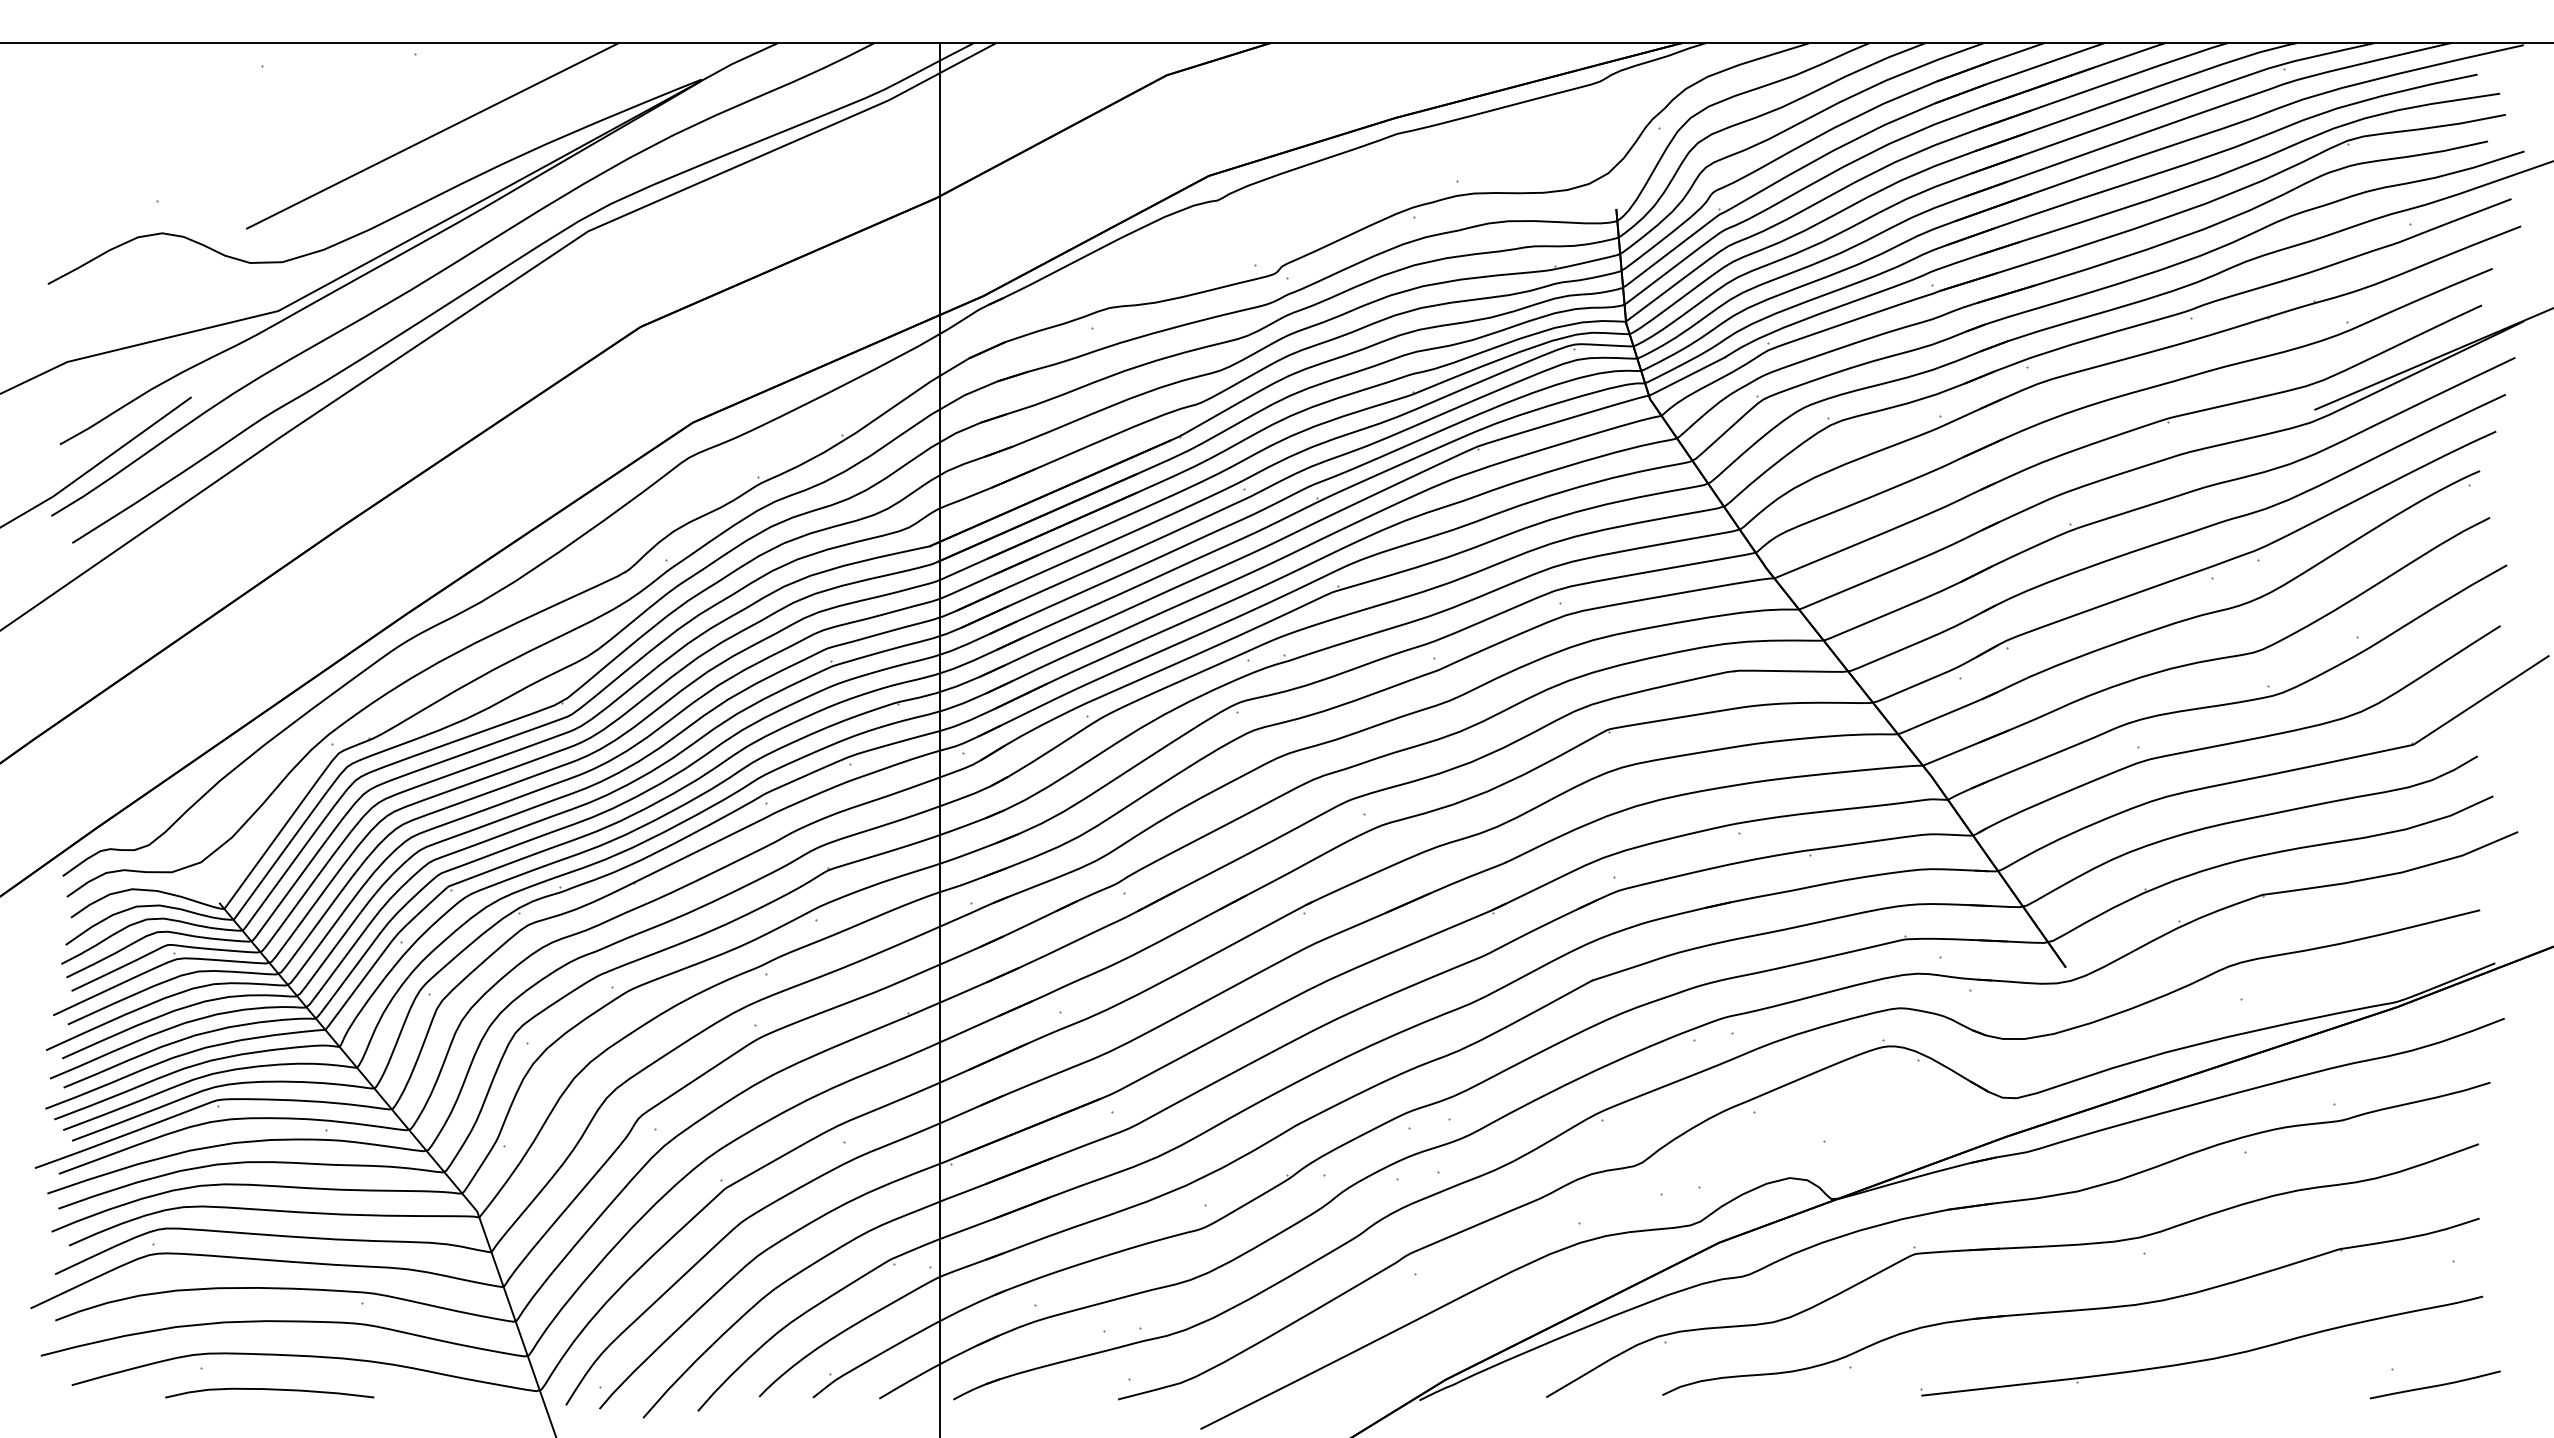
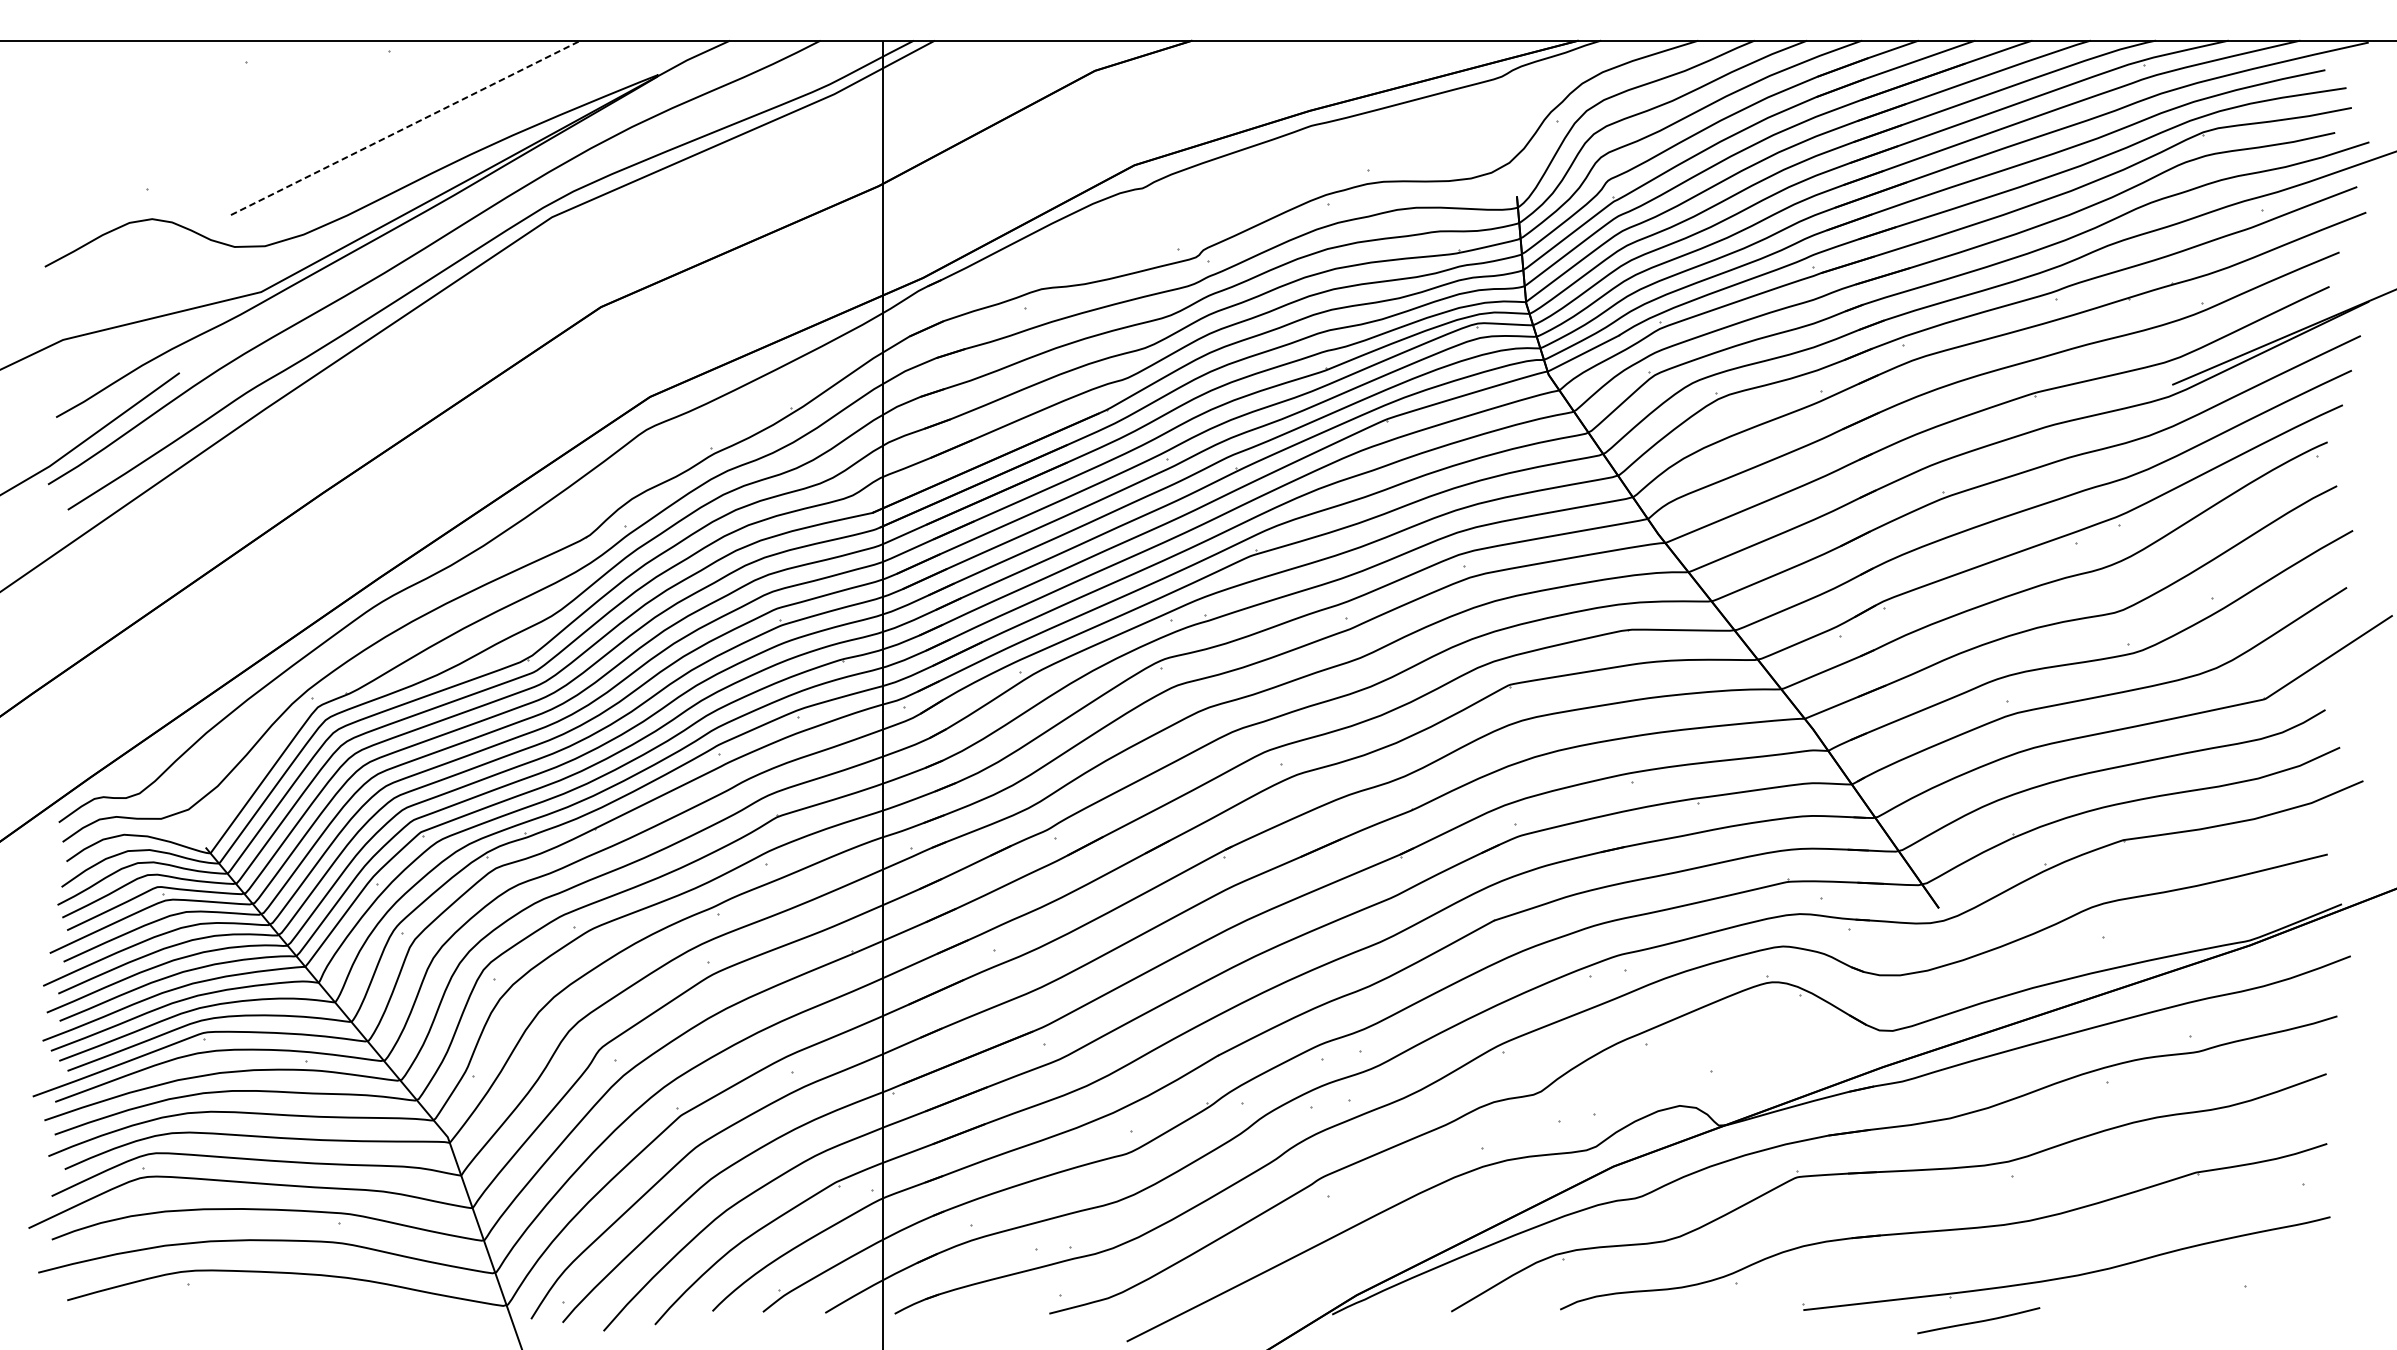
line: (432, 135) -> (405, 127), solid -> dashed
curve: (2434, 1385) -> (1978, 1321), moved
curve: (269, 1390) -> (252, 1305), removed

